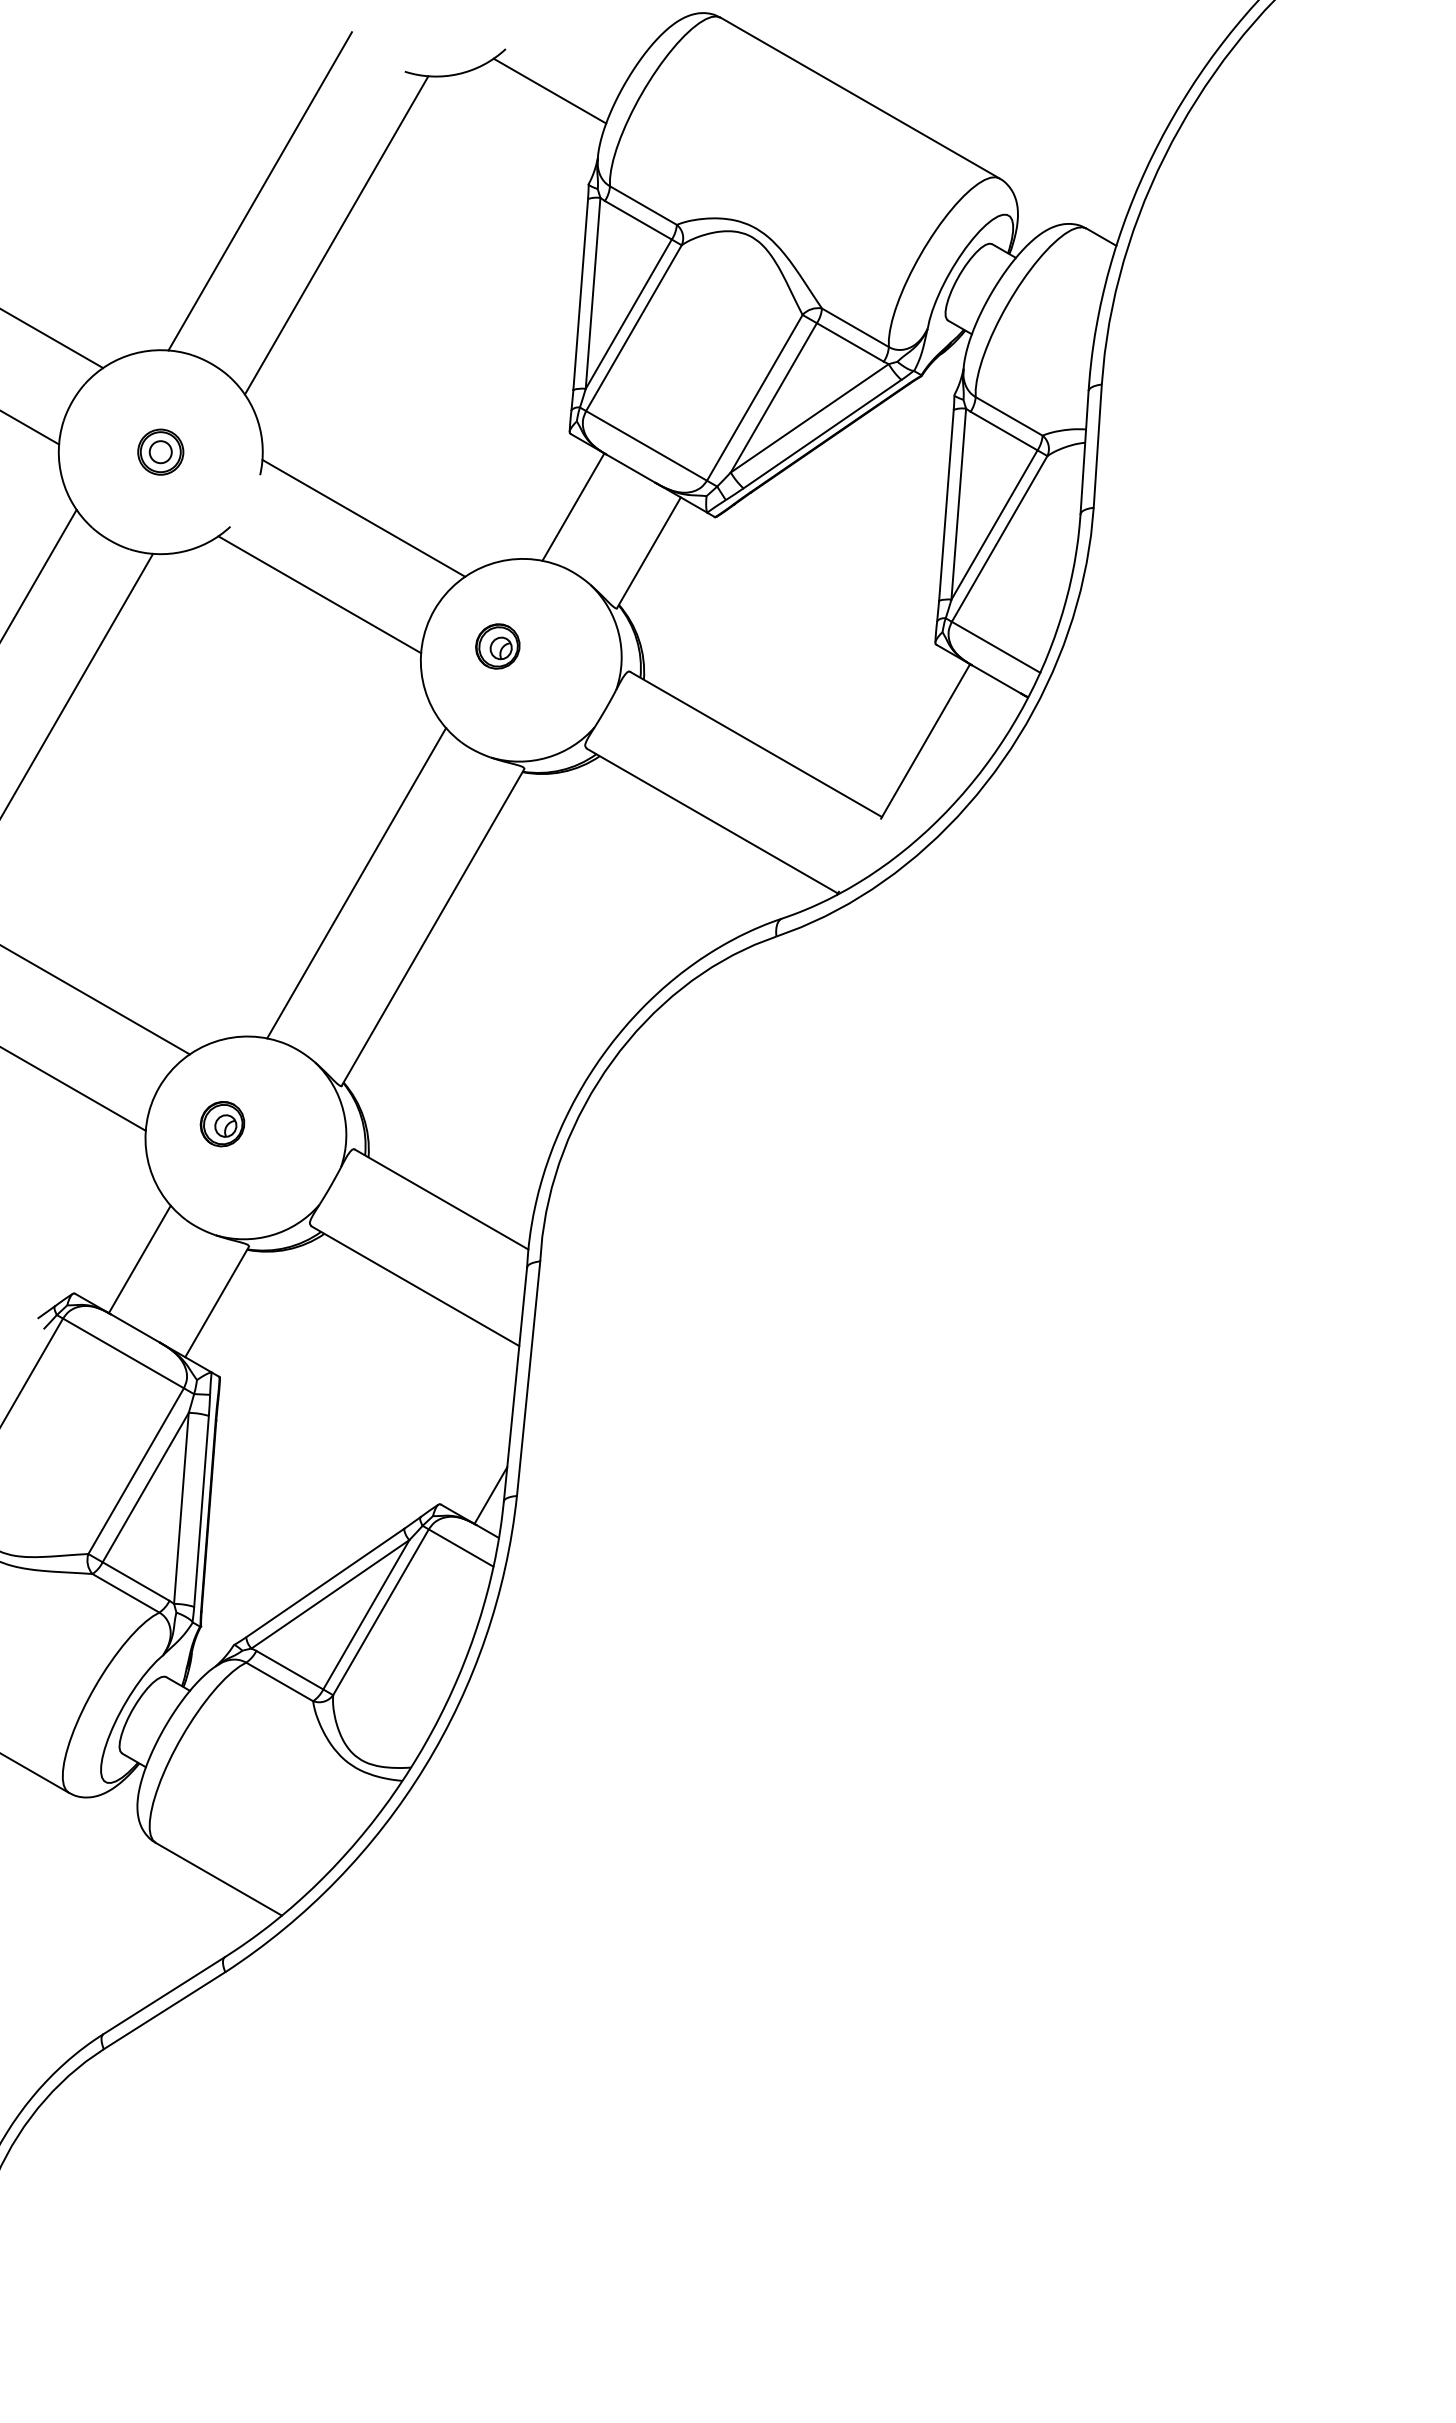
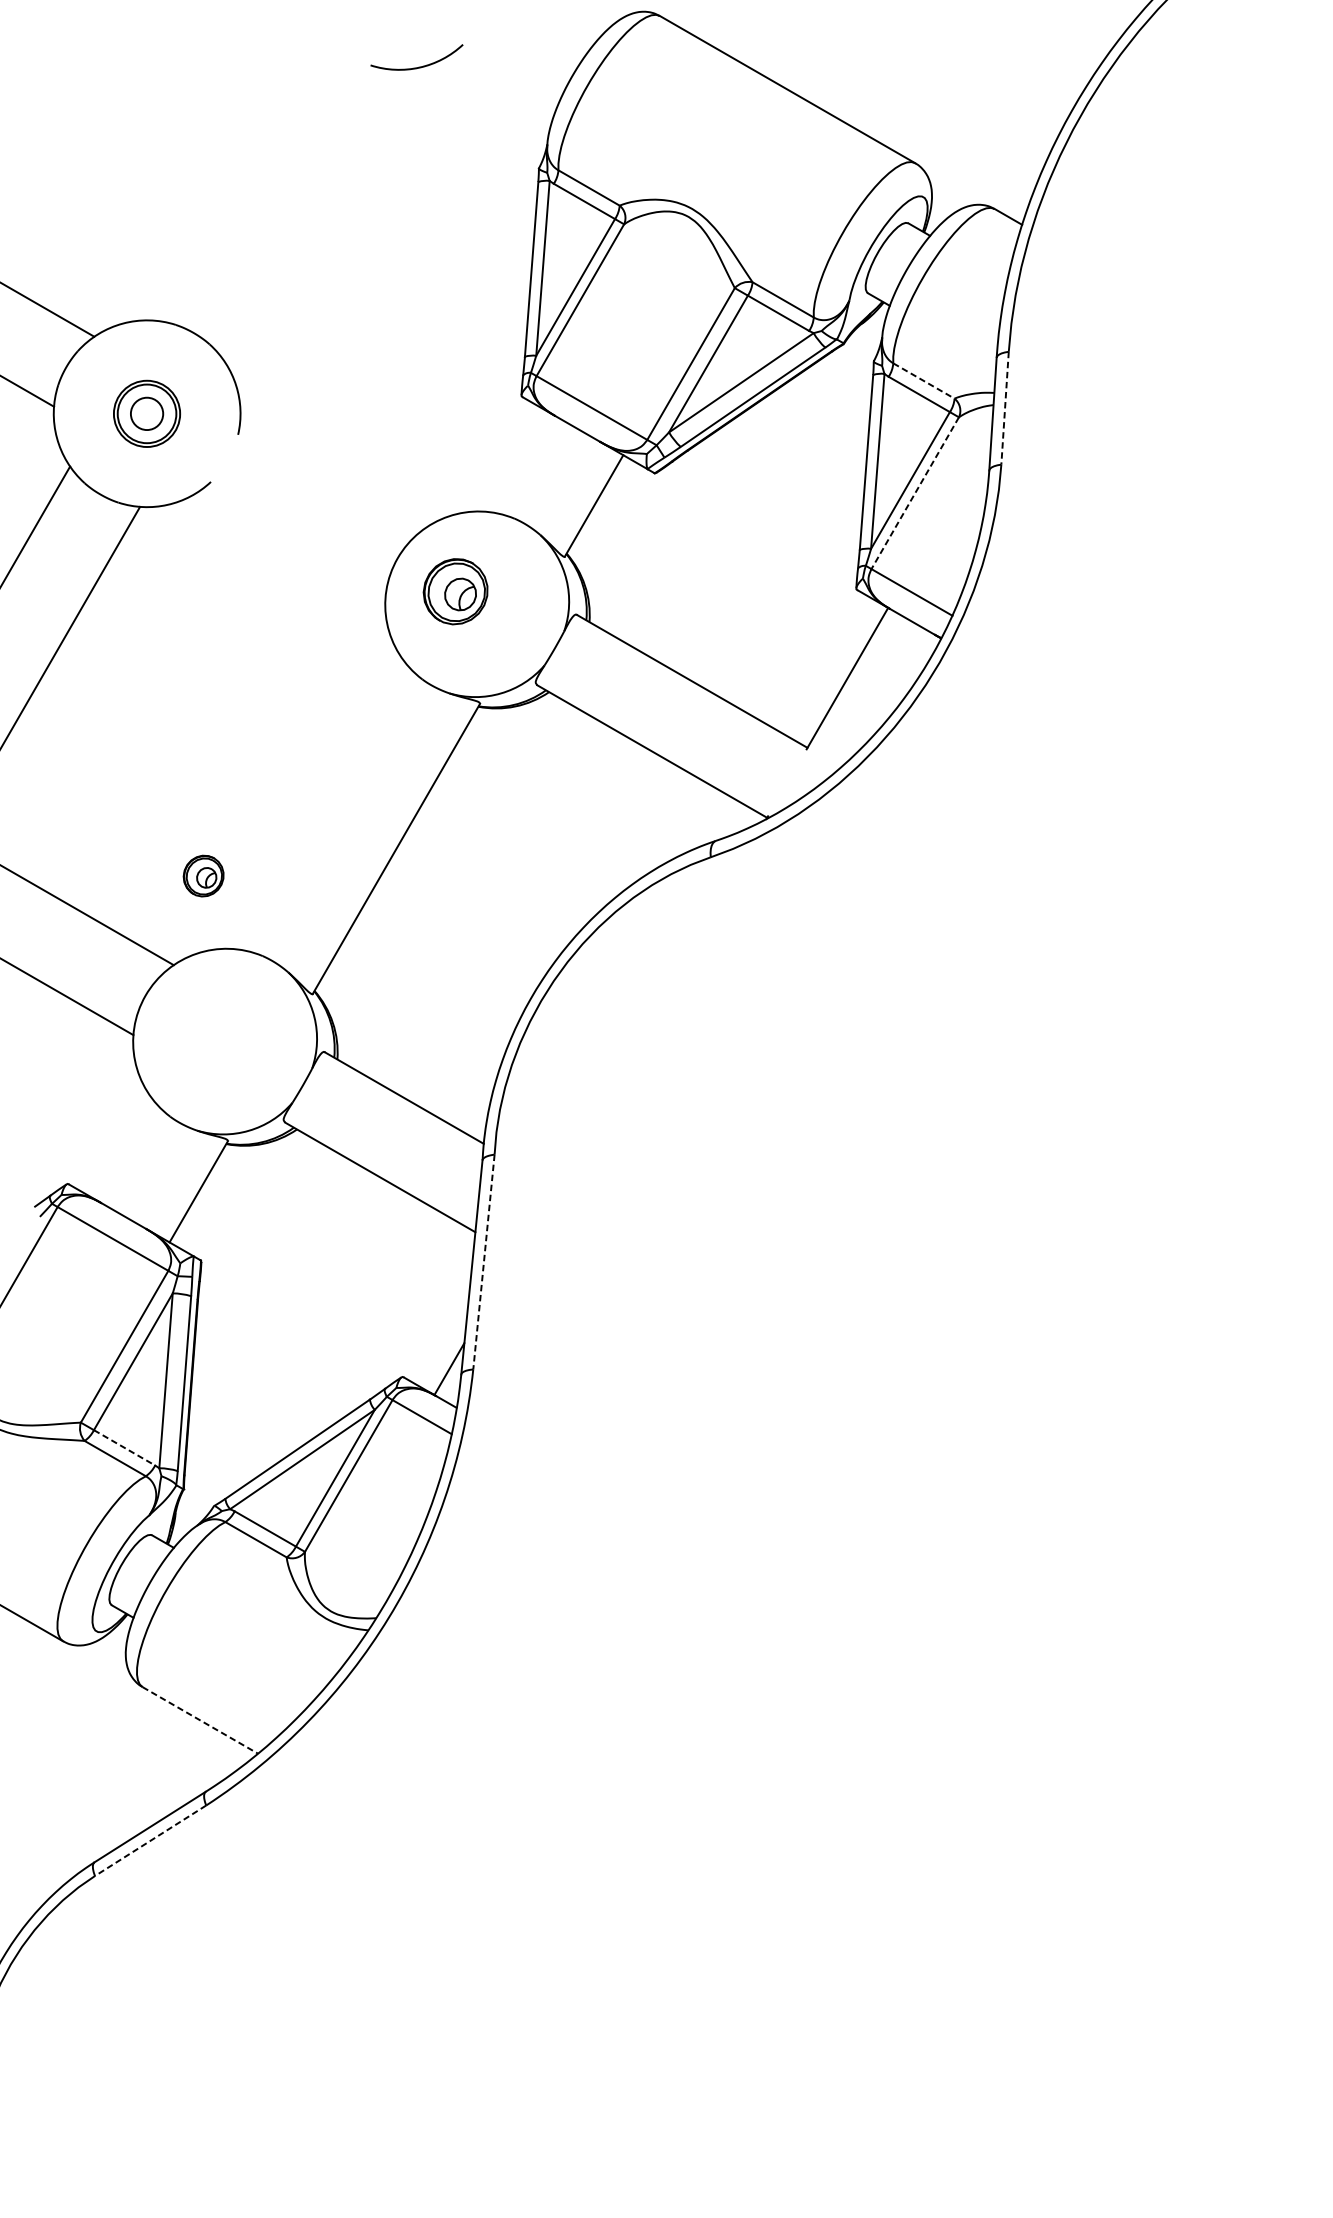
line: (549, 90) -> (503, 82), removed
line: (259, 191) -> (237, 175), removed
line: (336, 235) -> (308, 215), removed
line: (1009, 416) -> (924, 381), solid -> dashed
line: (1097, 446) -> (1004, 408), solid -> dashed
part: (160, 451) -> (146, 413), size x1.6
line: (573, 506) -> (525, 463), removed
line: (363, 517) -> (332, 473), removed
line: (999, 538) -> (915, 492), solid -> dashed
line: (319, 594) -> (292, 544), removed
part: (497, 646) -> (455, 591), size x1.6
line: (356, 883) -> (326, 808), removed
part: (222, 1124) -> (203, 876), moved
line: (139, 1259) -> (127, 1152), removed
line: (528, 1378) -> (483, 1261), solid -> dashed
line: (136, 1581) -> (124, 1447), solid -> dashed
line: (218, 1879) -> (200, 1720), solid -> dashed
line: (164, 2010) -> (150, 1840), solid -> dashed

